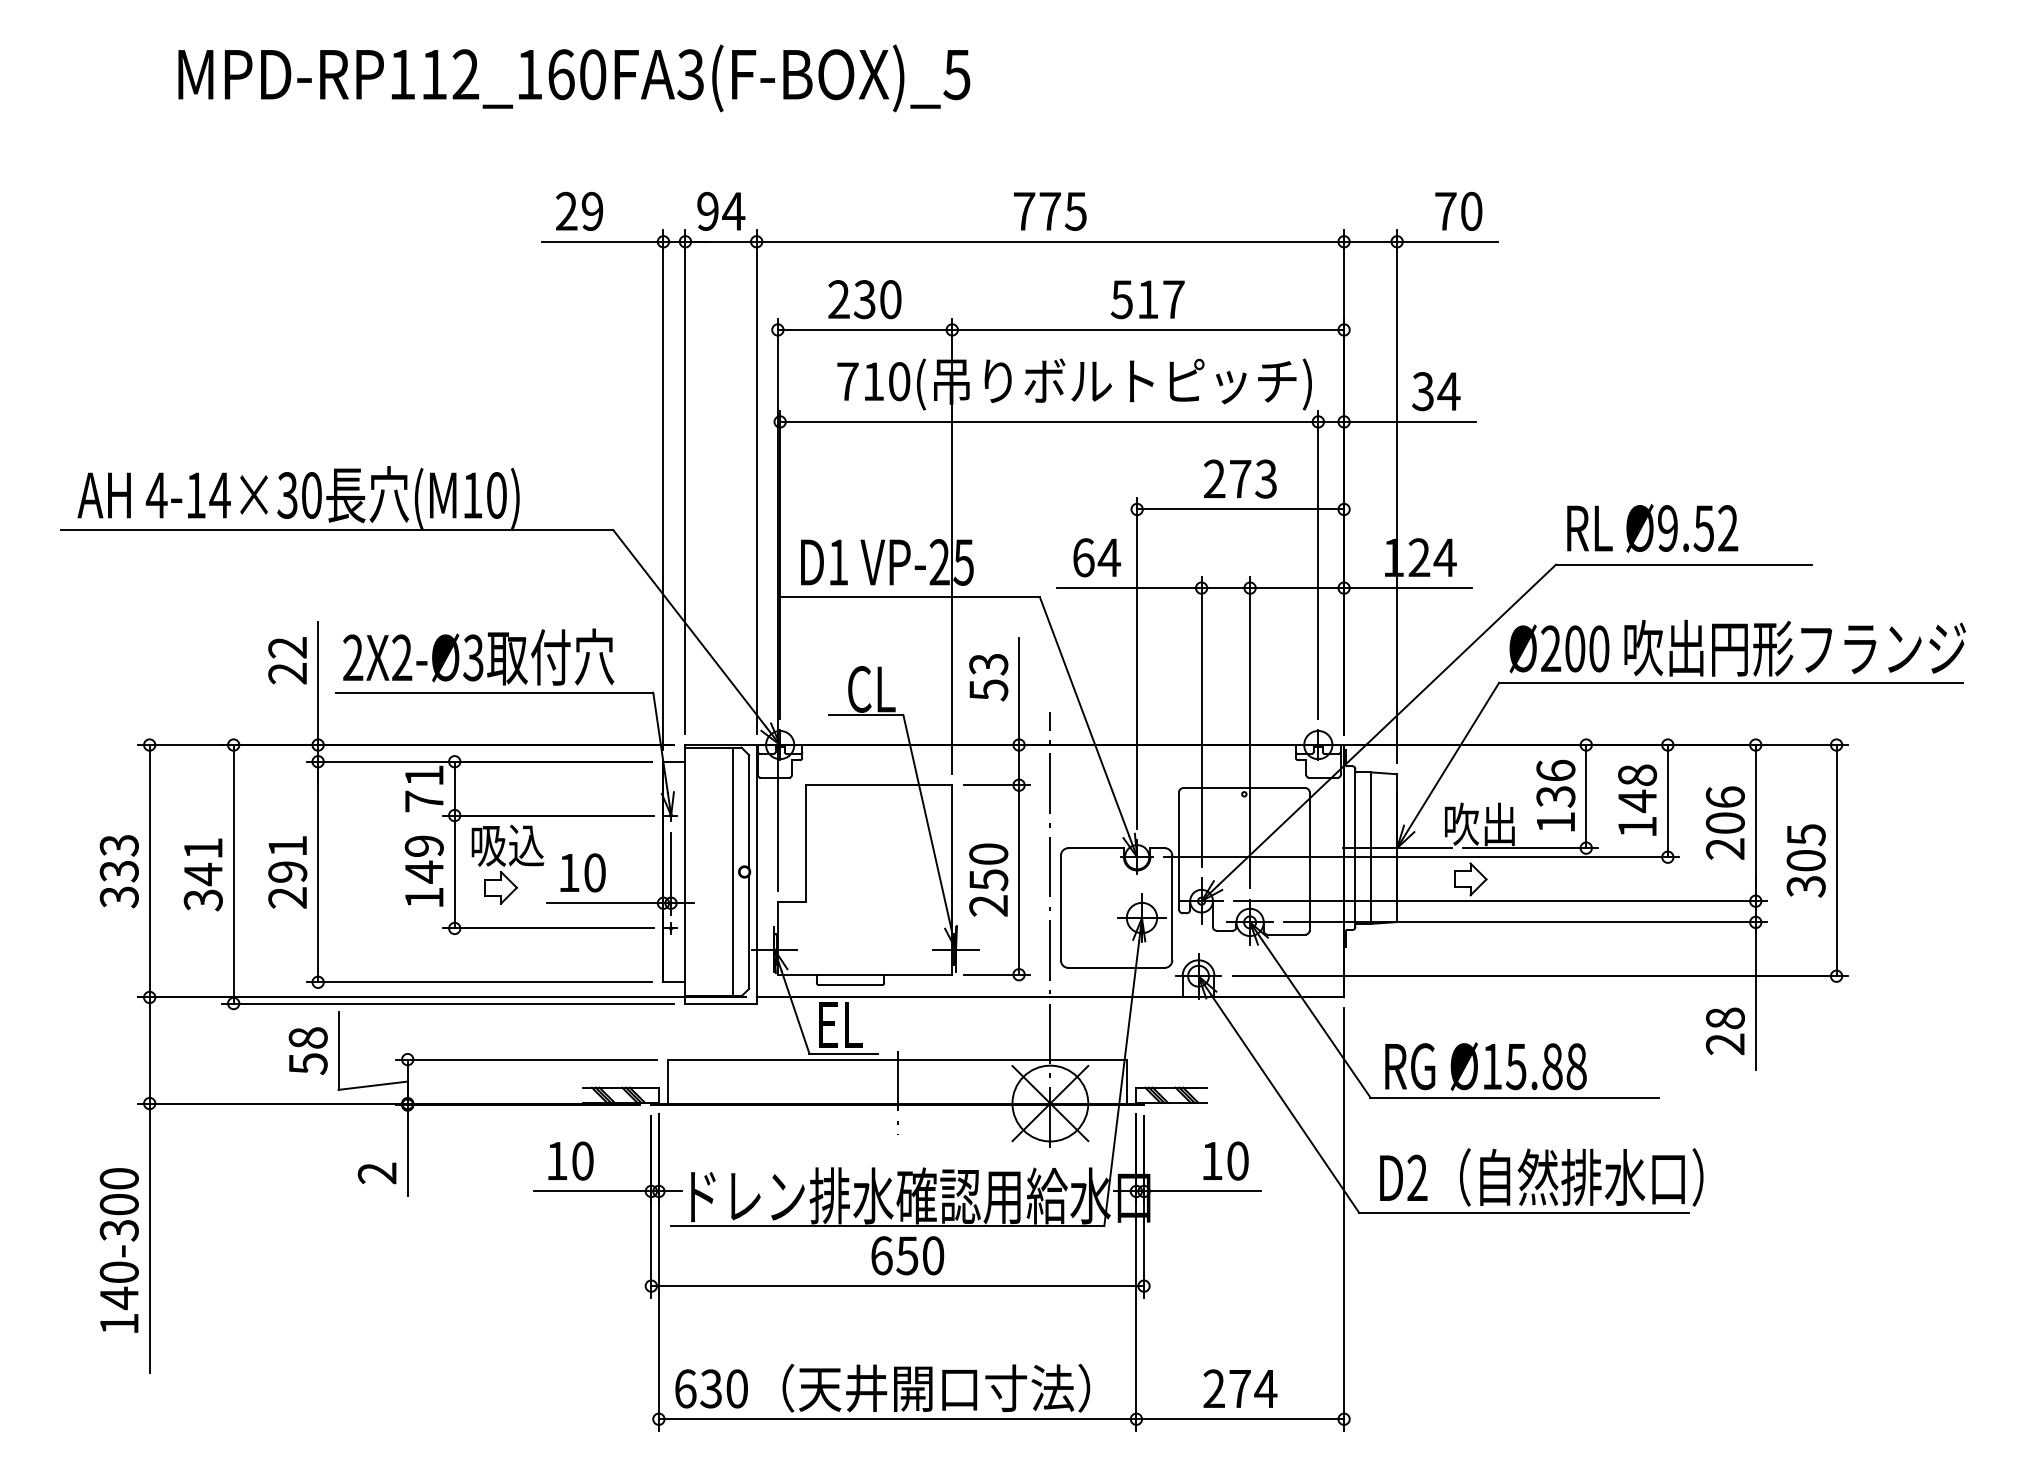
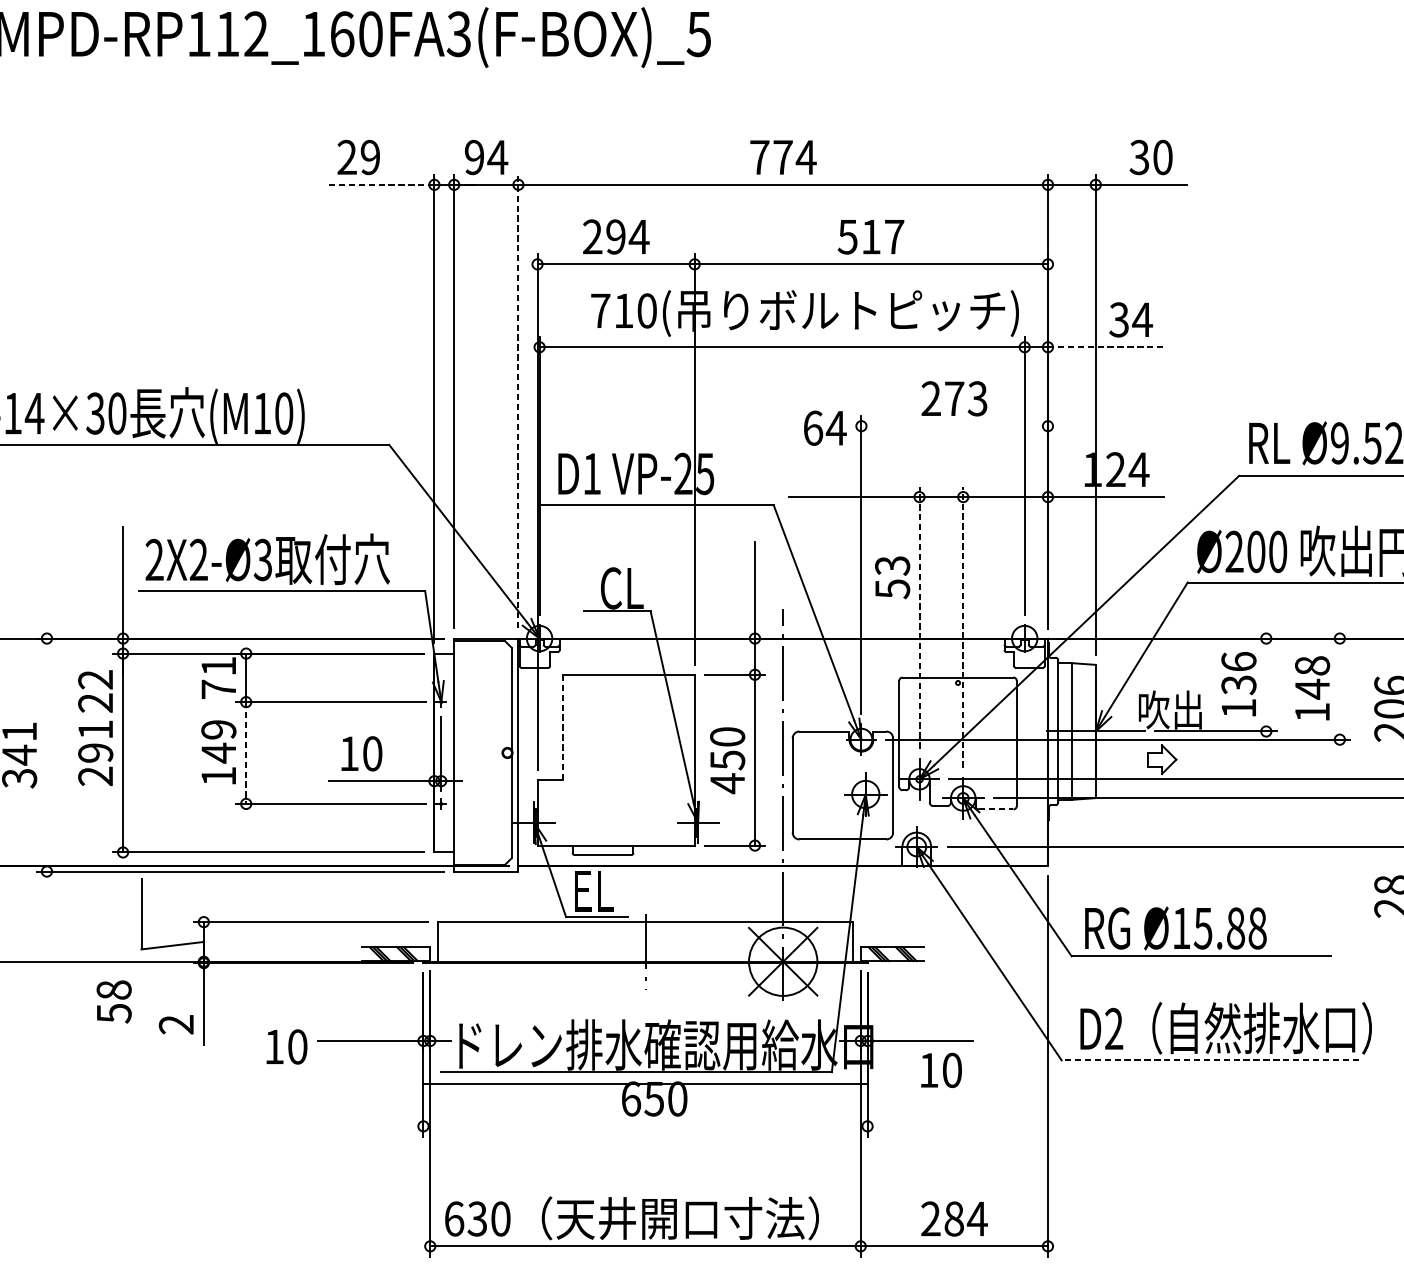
text: (1445, 210) -> (1139, 156), 70 -> 30
text: (1075, 211) -> (805, 157), 775 -> 774
line: (602, 241) -> (379, 184), solid -> dashed
text: (877, 299) -> (627, 236), 230 -> 294
line: (1410, 421) -> (1107, 346), solid -> dashed
line: (756, 482) -> (518, 401), solid -> dashed
line: (1240, 509) -> (954, 426), removed
text: (1096, 557) -> (824, 428), moved
text: (287, 660) -> (95, 691), moved
text: (988, 677) -> (892, 577), moved
line: (1201, 721) -> (919, 617), solid -> dashed
line: (1250, 732) -> (963, 627), solid -> dashed
line: (1586, 796) -> (1266, 684), removed
line: (1667, 801) -> (1339, 689), removed
line: (805, 844) -> (562, 728), solid -> dashed
part: (507, 864) -> (293, 746), removed
line: (733, 871) -> (497, 752), removed
line: (454, 872) -> (246, 753), solid -> dashed
line: (233, 874) -> (46, 755), removed
text: (988, 905) -> (727, 783), 250 -> 450
line: (1287, 934) -> (996, 809), solid -> dashed
text: (307, 1051) -> (113, 1002), moved
text: (570, 1160) -> (286, 1046), moved
text: (1225, 1160) -> (941, 1069), moved
line: (1524, 1212) -> (1210, 1059), solid -> dashed
line: (897, 1286) -> (645, 1084), moved
text: (1239, 1388) -> (953, 1218), 274 -> 284

